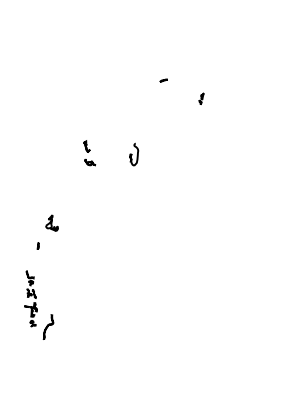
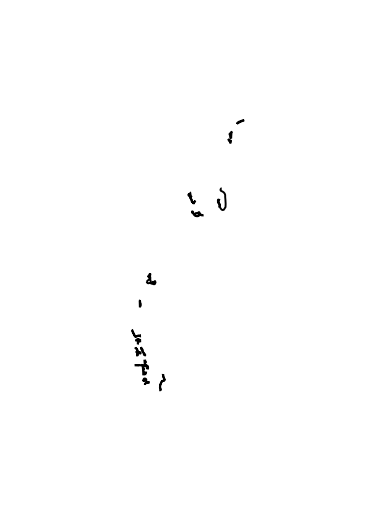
part: (200, 98) -> (229, 137), moved
part: (89, 153) -> (195, 204), moved
part: (53, 223) -> (151, 279), size x0.71
part: (49, 327) -> (162, 382), size x0.62

